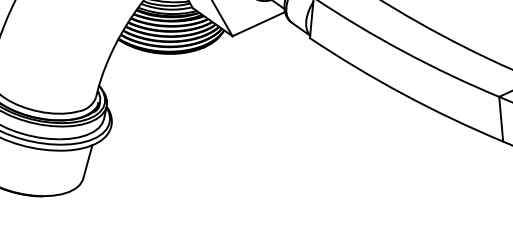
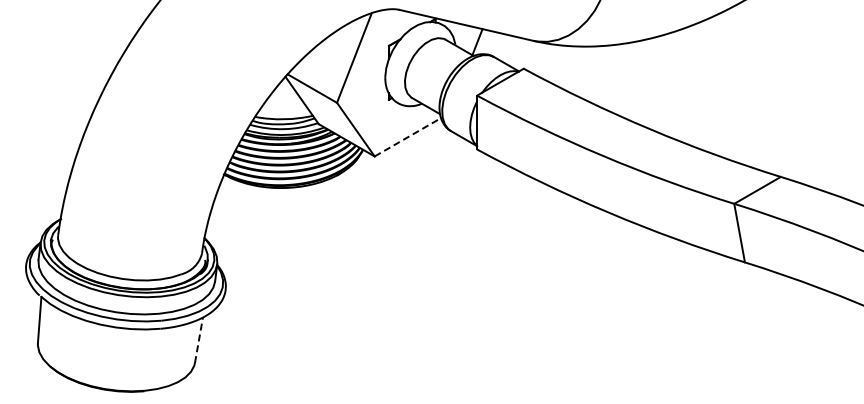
line: (259, 24) -> (408, 137), solid -> dashed
line: (88, 161) -> (199, 339), solid -> dashed

